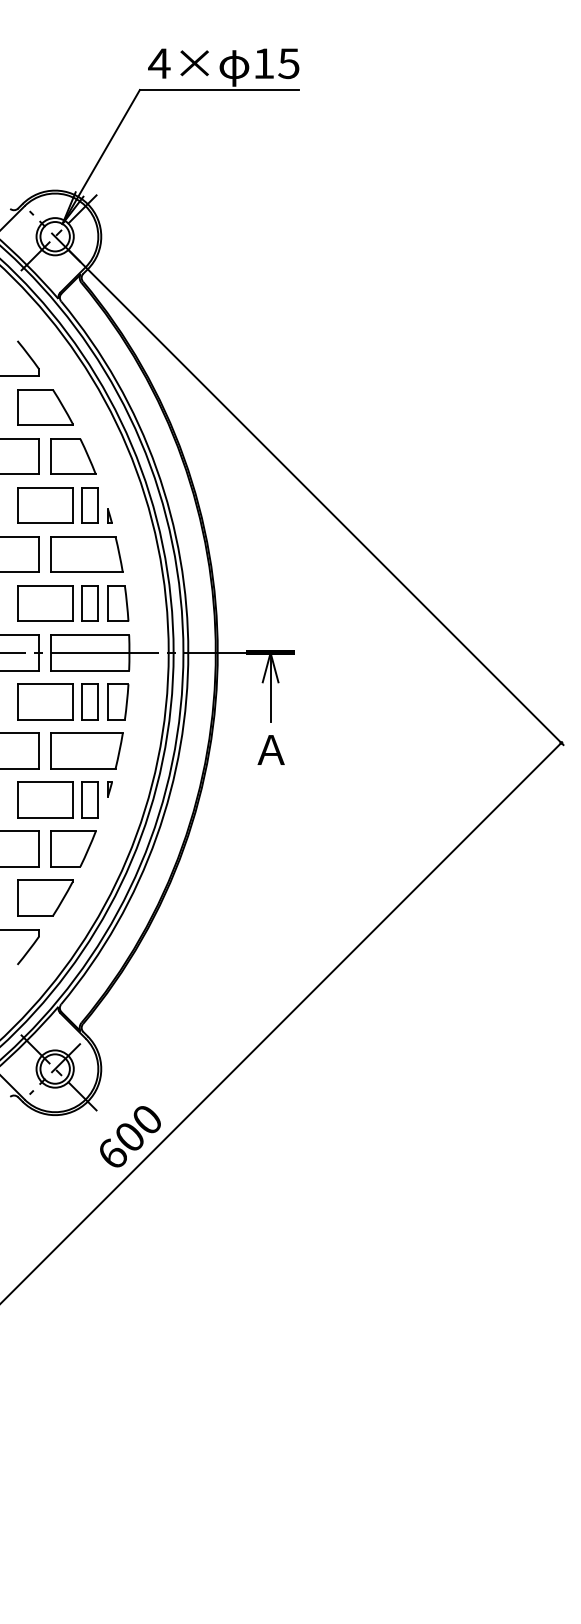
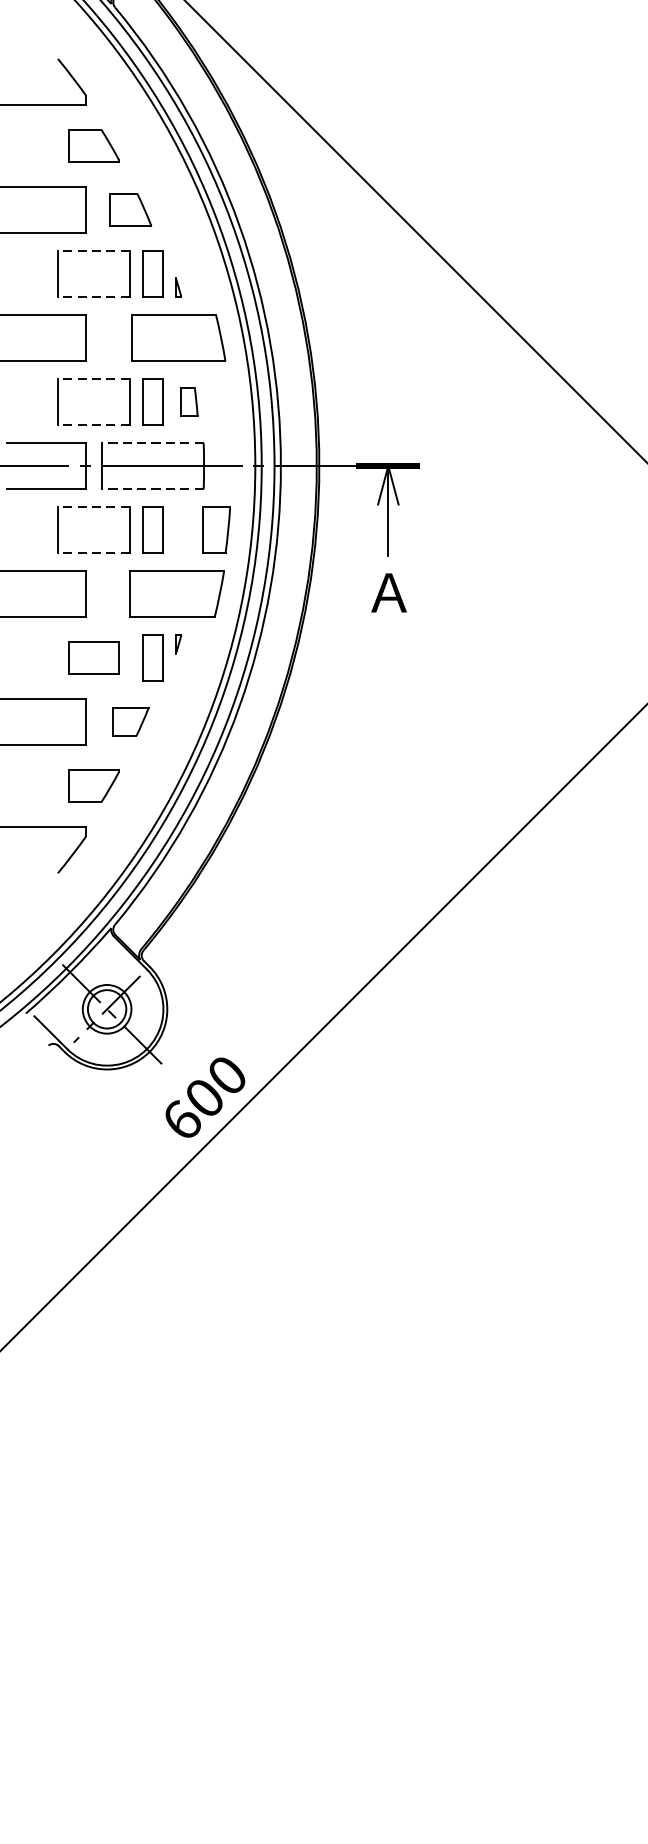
part: (45, 407) -> (94, 145), size x0.7
part: (73, 456) -> (131, 209), size x0.7
line: (44, 488) -> (93, 251), solid -> dashed
line: (44, 523) -> (93, 297), solid -> dashed
part: (86, 554) -> (178, 337), moved
line: (44, 586) -> (93, 379), solid -> dashed
part: (118, 603) -> (189, 401), size x0.6
line: (44, 621) -> (93, 425), solid -> dashed
line: (89, 635) -> (151, 443), solid -> dashed
line: (89, 670) -> (151, 489), solid -> dashed
line: (44, 684) -> (93, 507), solid -> dashed
part: (118, 701) -> (217, 529), moved
line: (44, 719) -> (93, 553), solid -> dashed
part: (86, 750) -> (176, 593), moved
part: (45, 799) -> (94, 657), size x0.7
part: (73, 848) -> (131, 721), size x0.6
part: (45, 897) -> (94, 785), size x0.7

